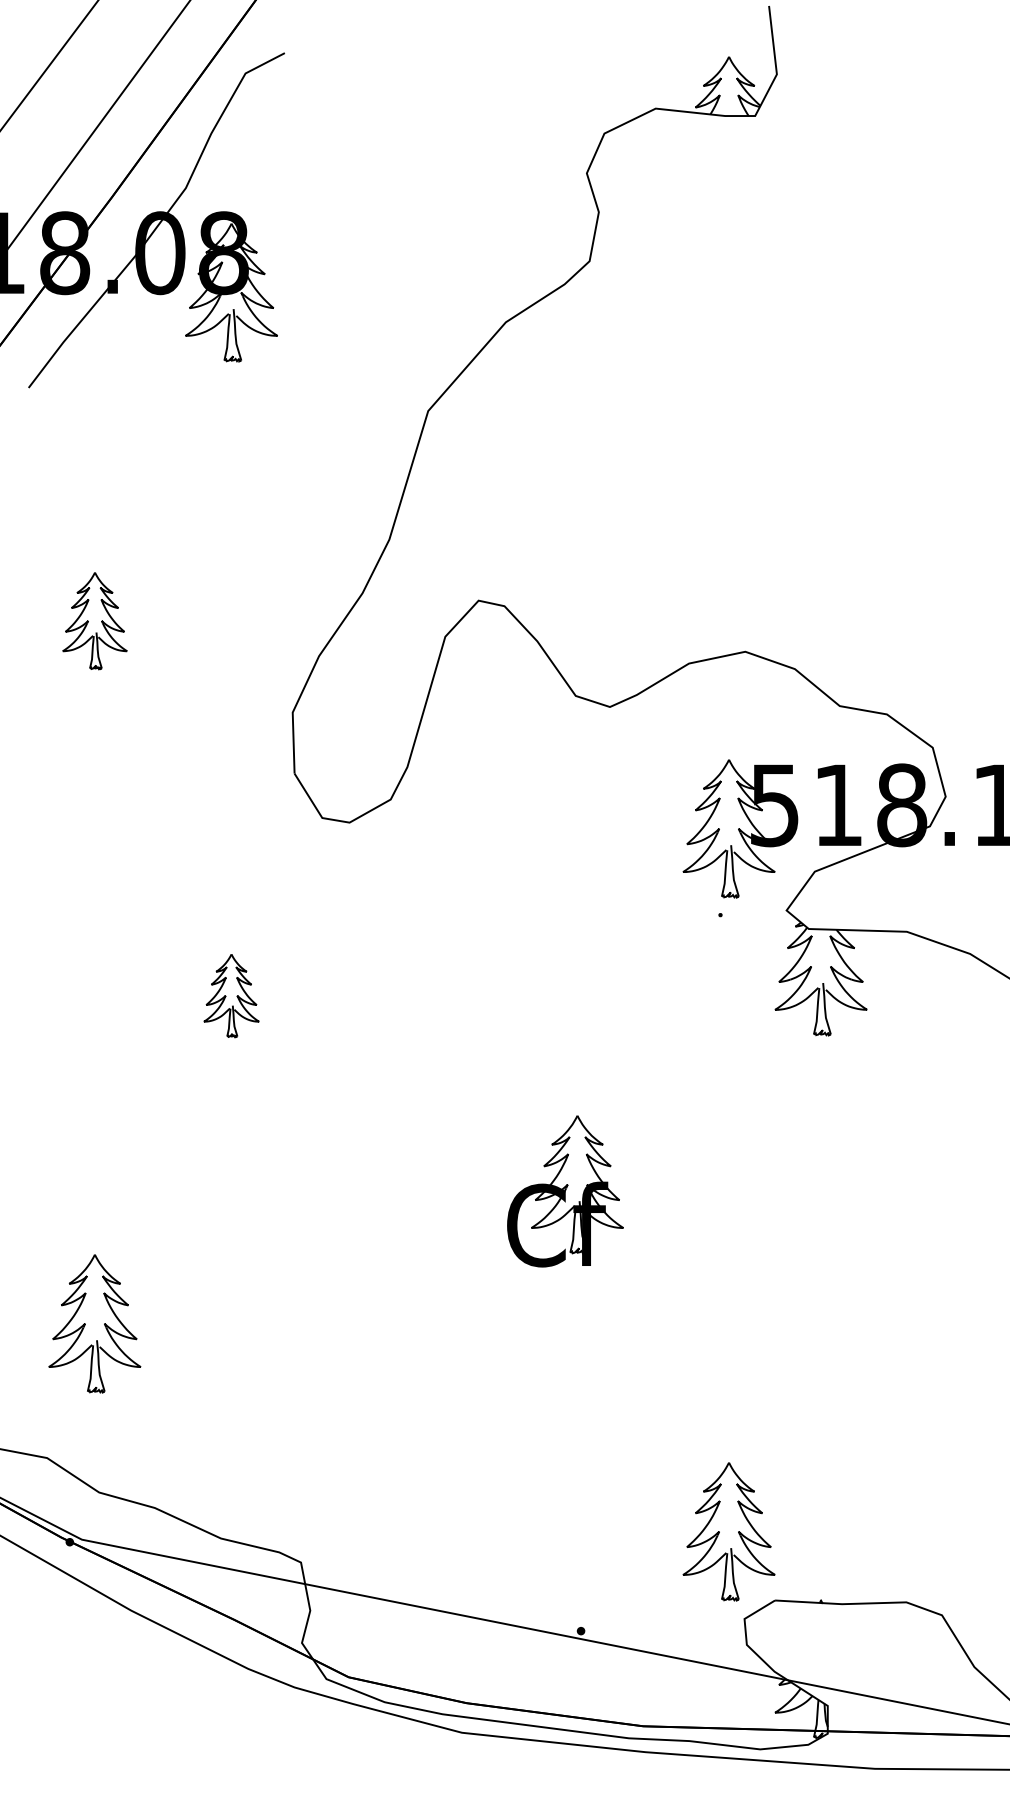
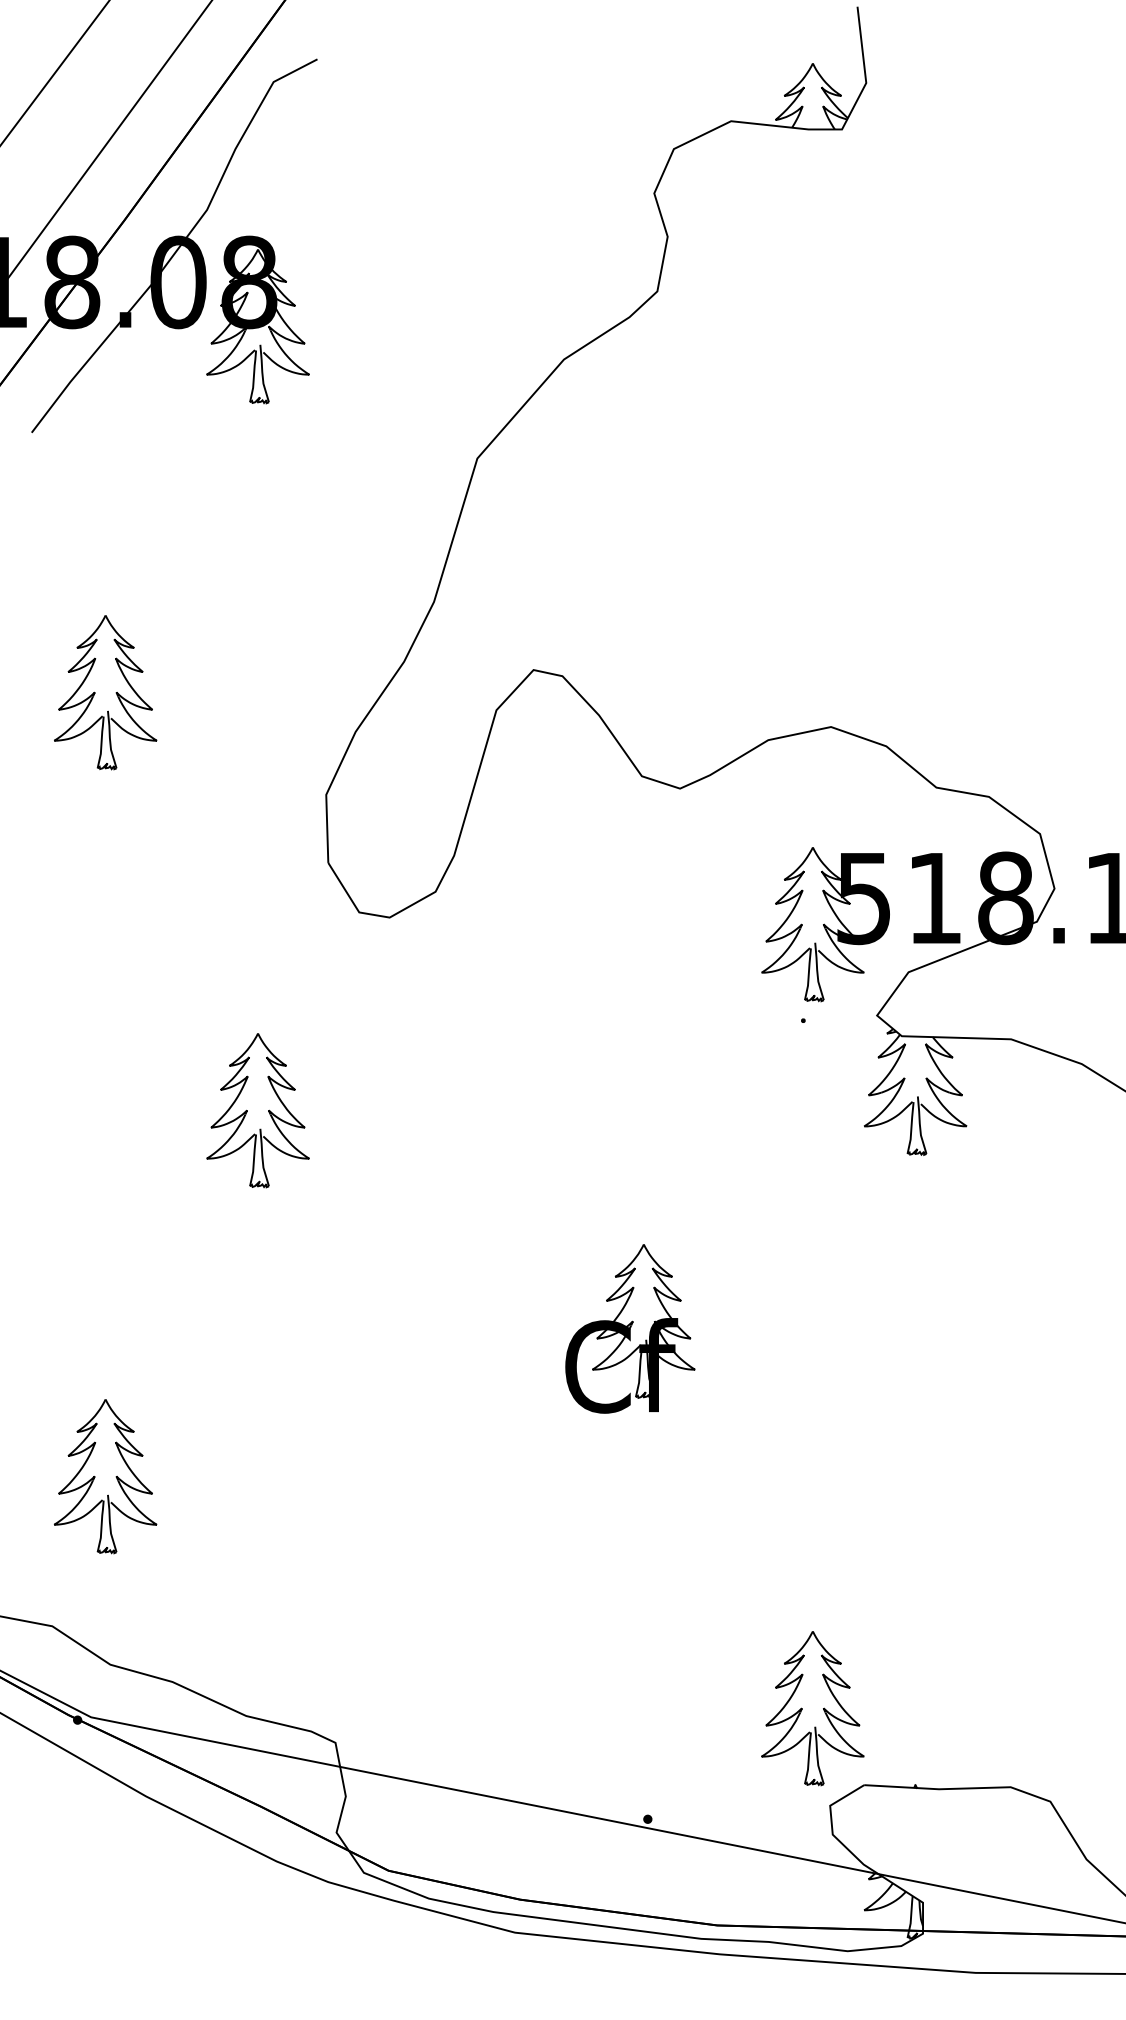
part: (94, 620) -> (105, 692), size x1.43
part: (231, 995) -> (257, 1110), size x1.67

